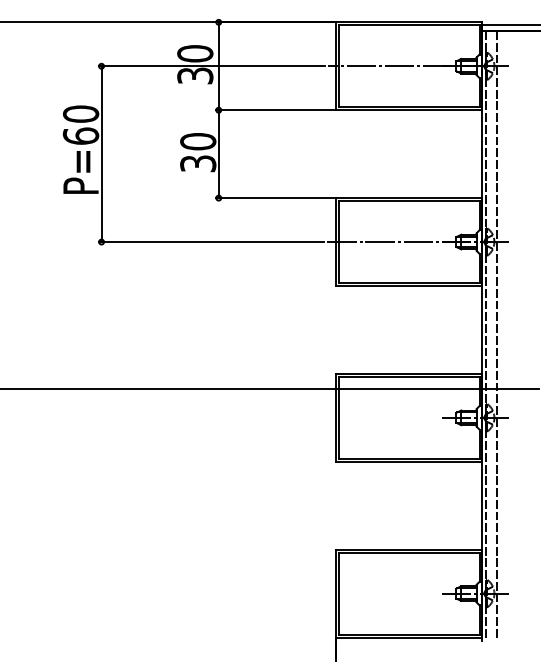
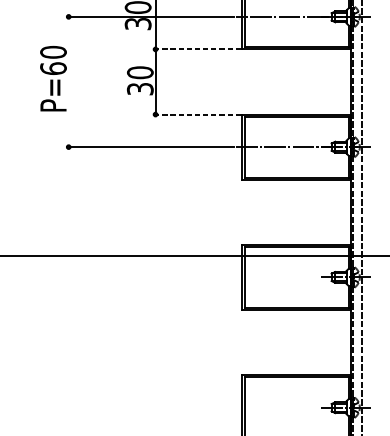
line: (274, 110) -> (196, 49), solid -> dashed
line: (101, 154) -> (68, 82), removed
line: (274, 198) -> (196, 114), solid -> dashed

